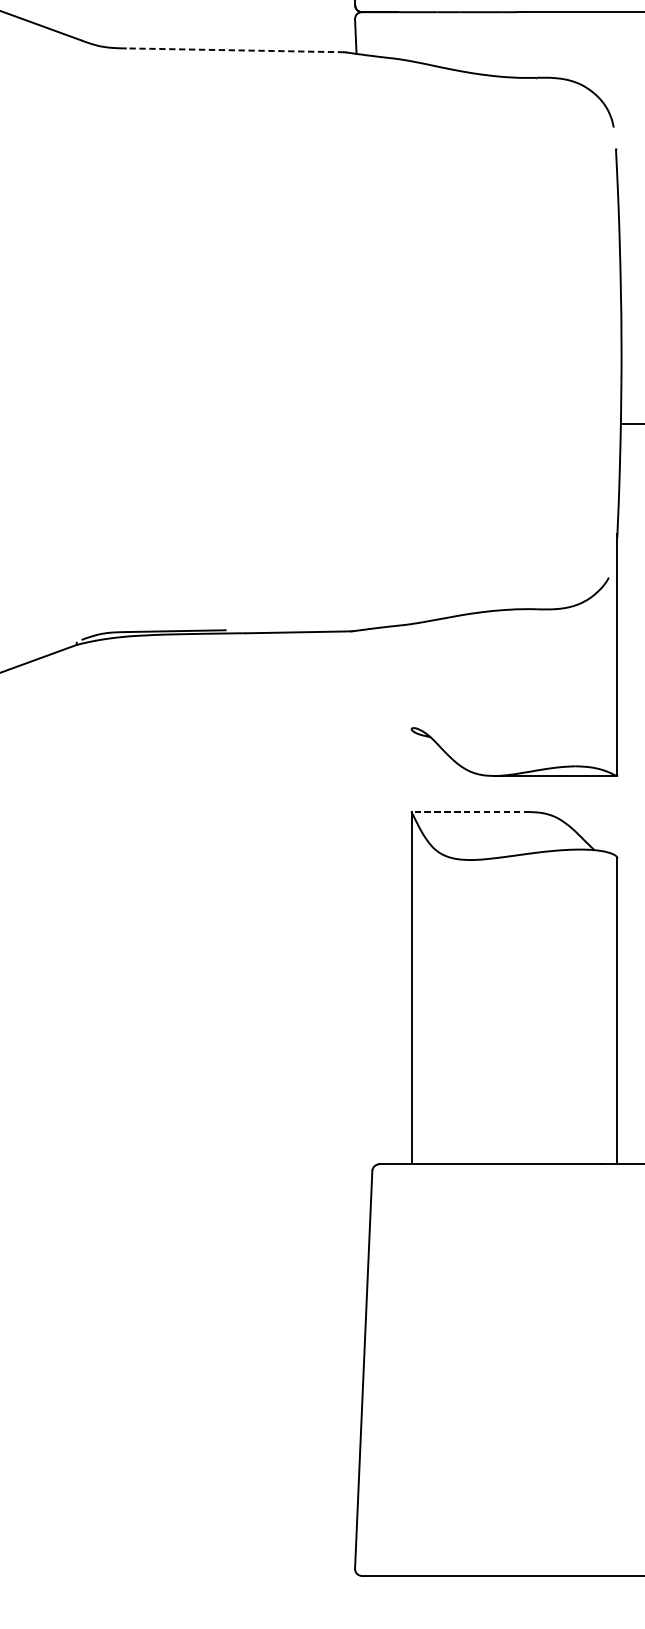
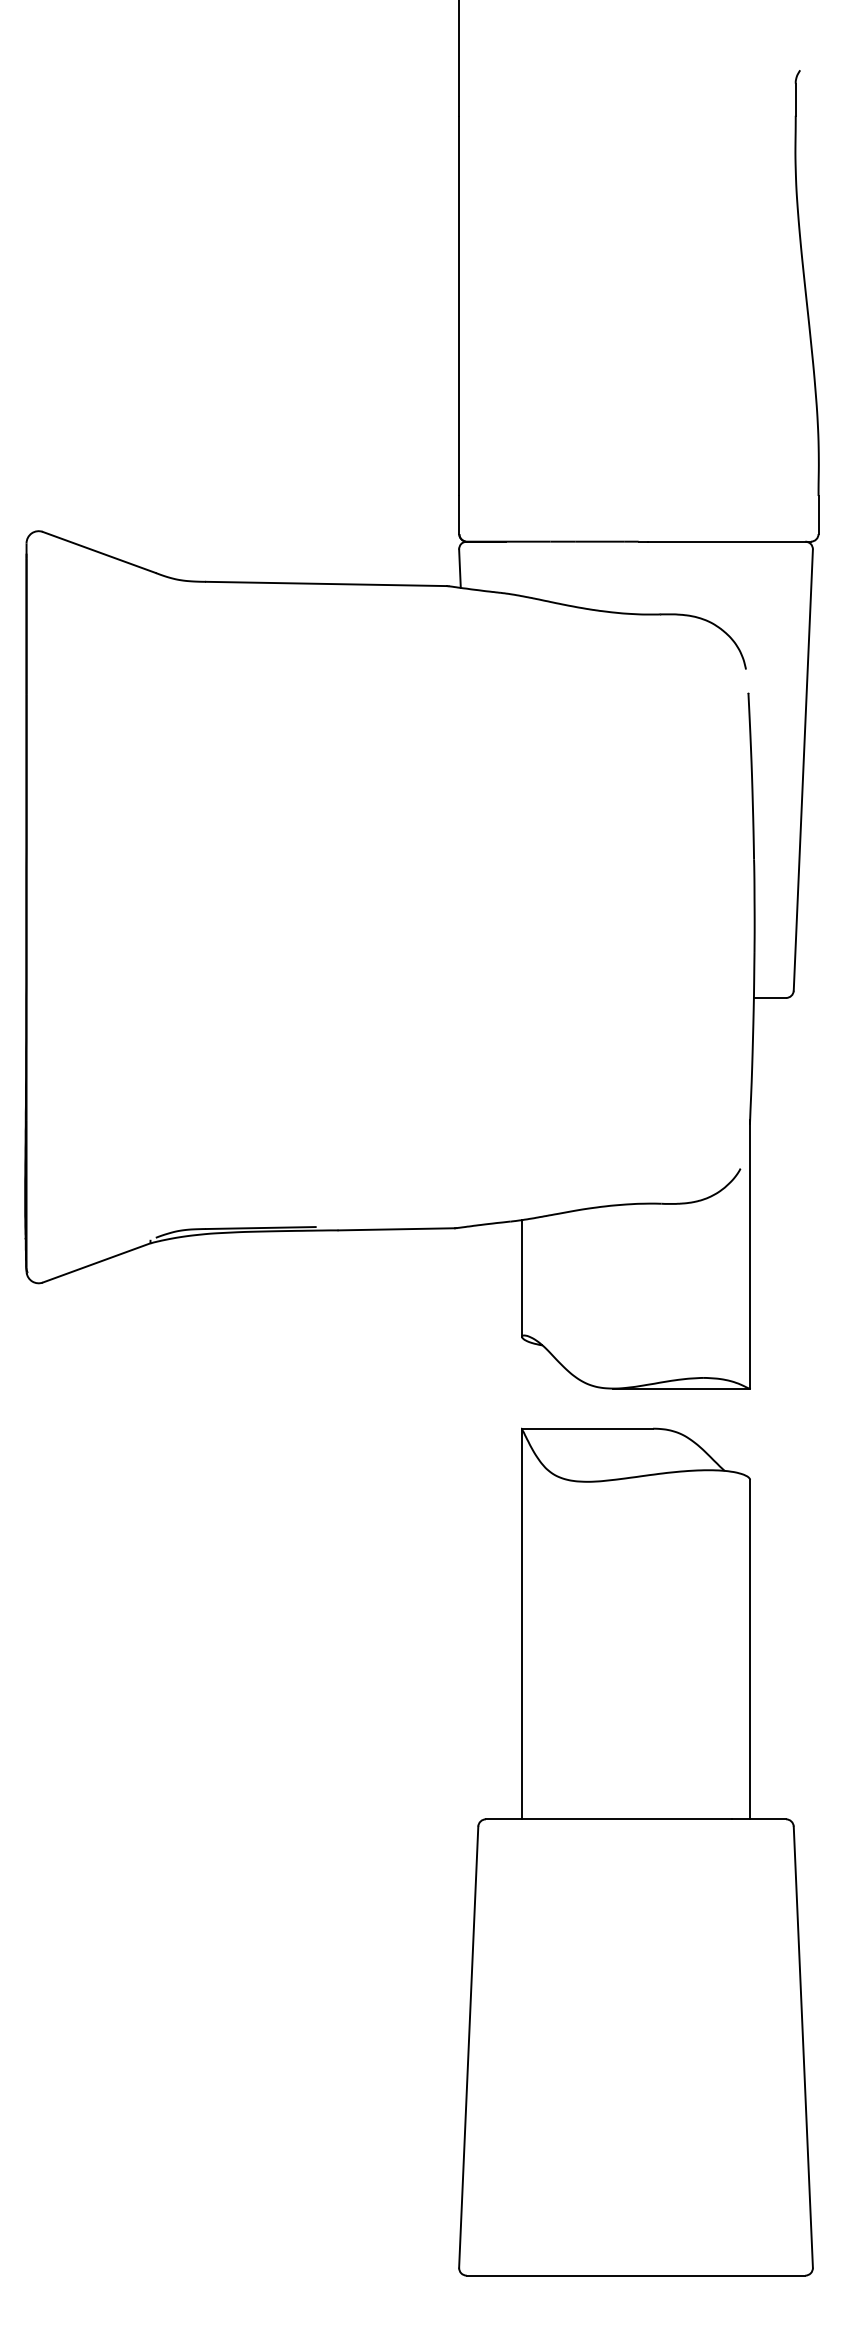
line: (235, 49) -> (326, 583), dashed -> solid
line: (411, 676) -> (521, 1278), added
line: (470, 811) -> (587, 1428), dashed -> solid

